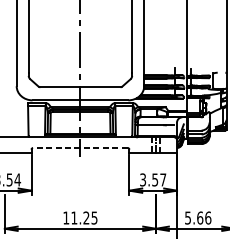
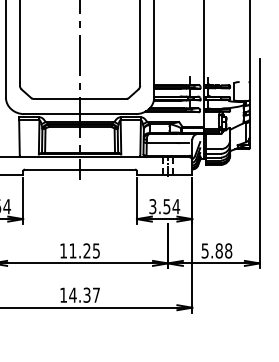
line: (79, 147) -> (79, 169), dashed -> solid
text: (163, 179) -> (176, 206), 3.57 -> 3.54
text: (203, 217) -> (223, 250), 5.66 -> 5.88

